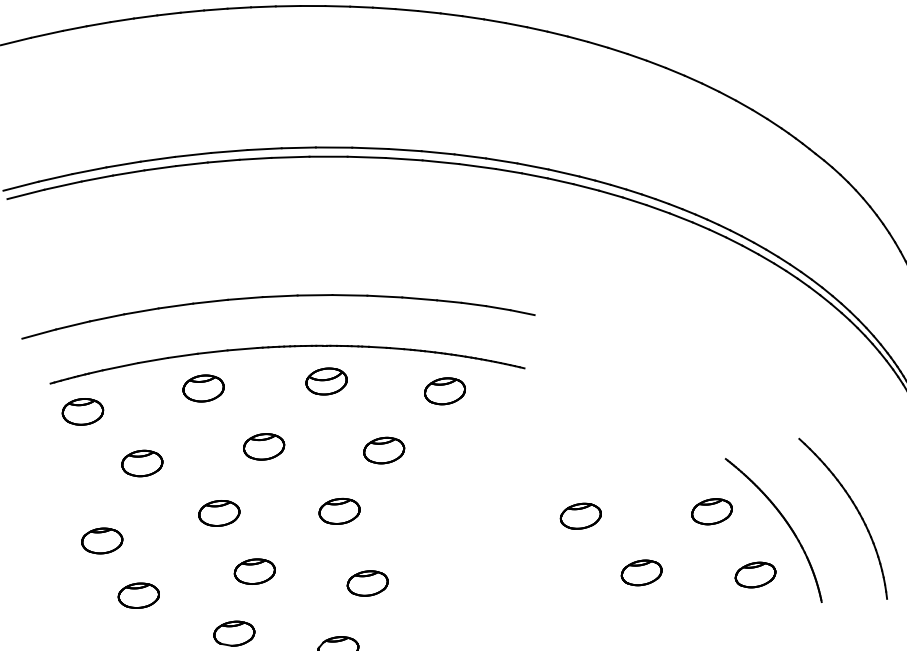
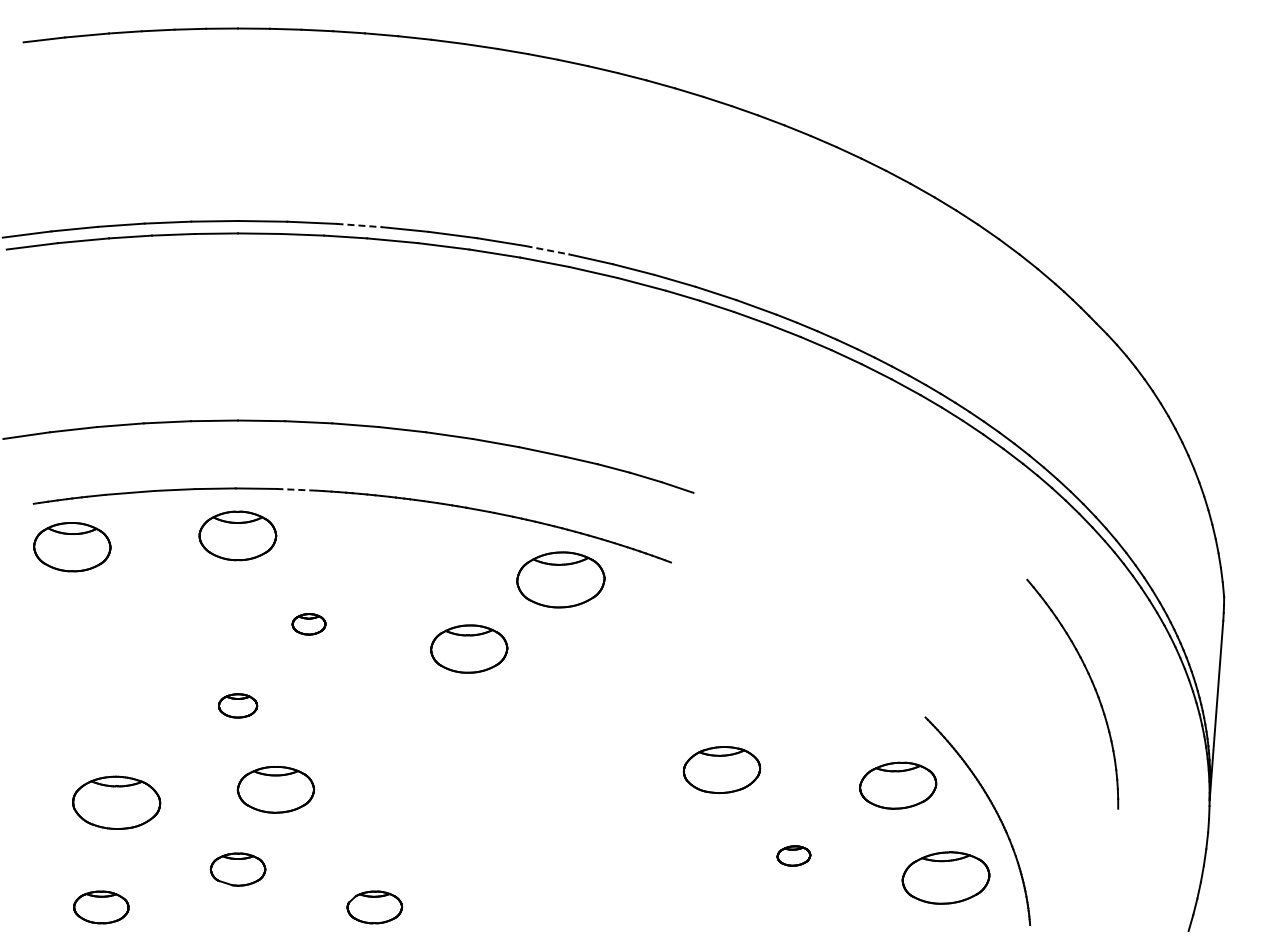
line: (264, 149) -> (359, 225), solid -> dashed
line: (405, 150) -> (547, 250), solid -> dashed
line: (243, 348) -> (297, 489), solid -> dashed
part: (326, 381) -> (403, 546), removed
part: (203, 388) -> (237, 535), size x1.4
part: (444, 390) -> (560, 579), size x1.6
part: (83, 411) -> (72, 546), size x1.4
part: (263, 447) -> (308, 624), size x0.6
part: (384, 450) -> (469, 649), size x1.4
part: (142, 463) -> (143, 626), removed
part: (339, 510) -> (399, 722), removed
part: (856, 510) -> (1092, 685), moved
part: (712, 511) -> (898, 785), size x1.4
part: (218, 513) -> (237, 705), size x0.7
part: (580, 515) -> (721, 769), size x1.4
part: (102, 540) -> (76, 722), removed
part: (254, 571) -> (275, 789), size x1.4
part: (641, 572) -> (793, 855), size x0.6
part: (755, 574) -> (945, 877), size x1.6
part: (367, 583) -> (425, 824), removed
part: (138, 595) -> (116, 802), size x1.6

